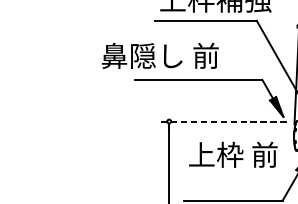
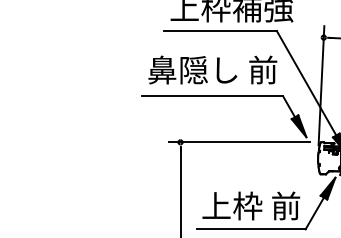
text: (160, 55) -> (212, 69), moved
line: (222, 121) -> (239, 142), dashed -> solid
text: (233, 154) -> (251, 205), moved

